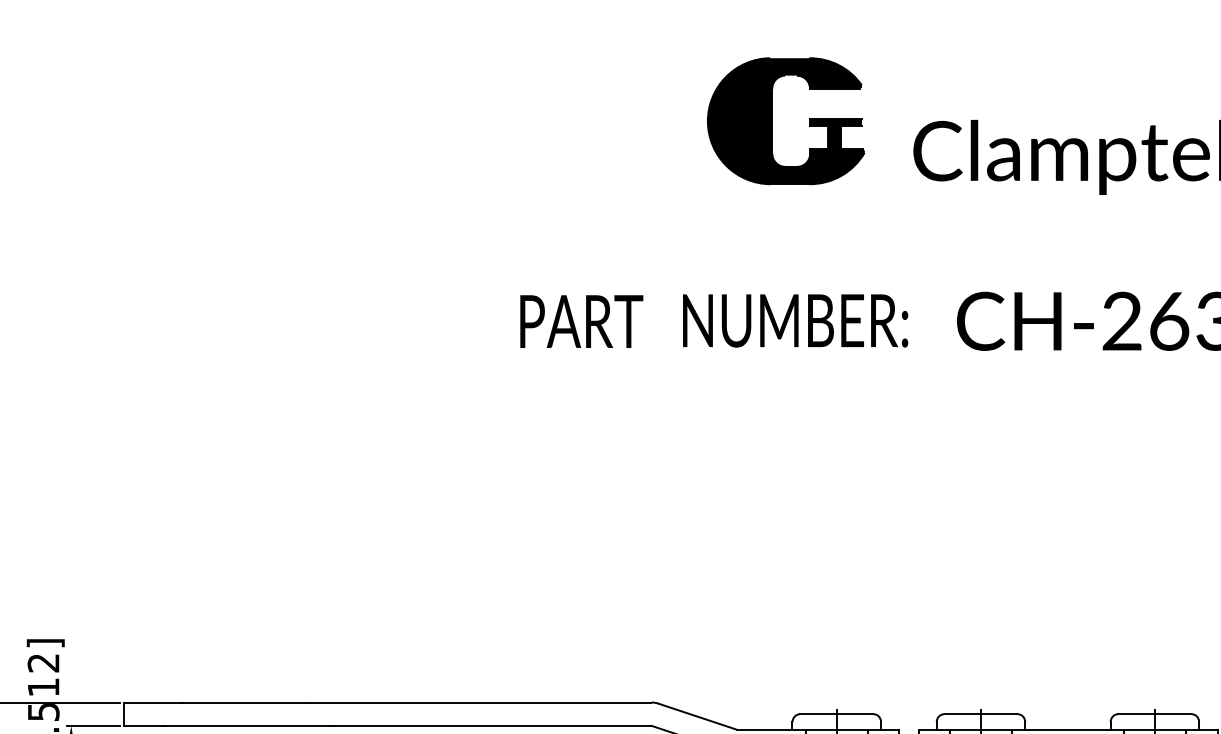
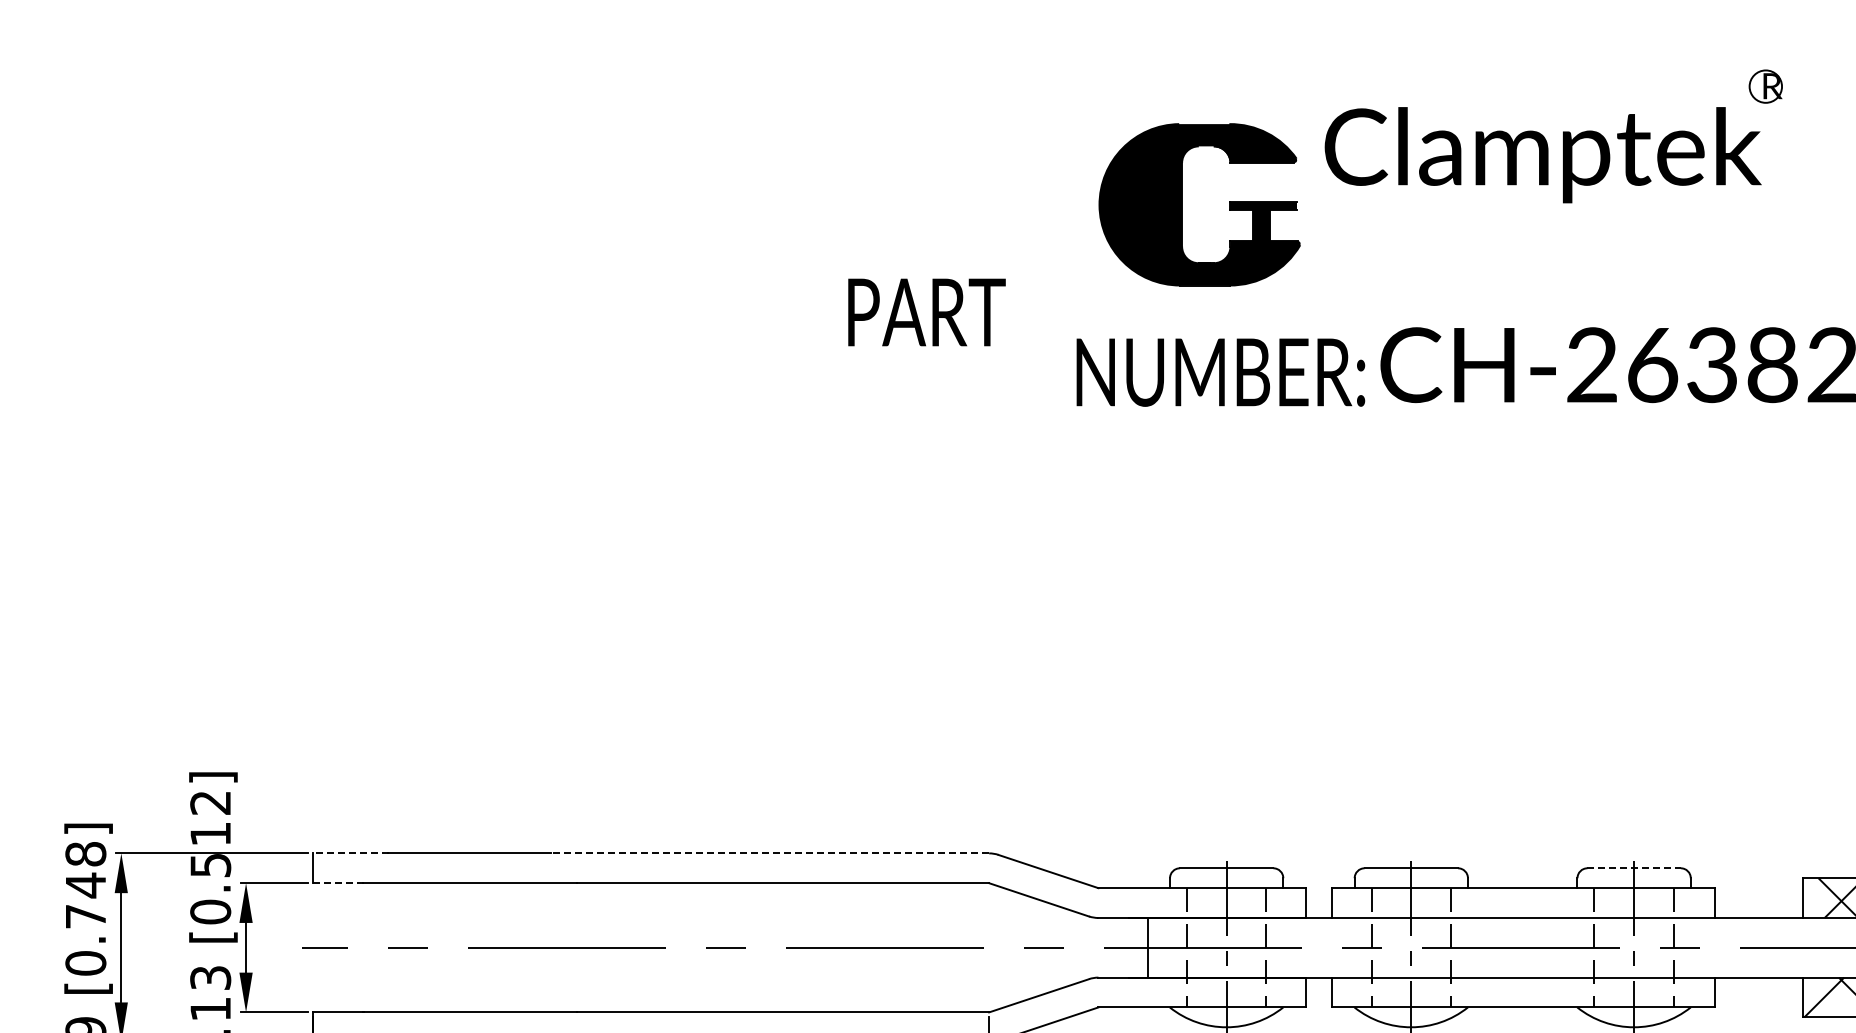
part: (772, 120) -> (1182, 204), moved
text: (795, 320) -> (1220, 372), moved
text: (581, 321) -> (926, 312), moved
line: (152, 702) -> (350, 853), solid -> dashed
line: (480, 702) -> (770, 853), solid -> dashed
line: (1155, 714) -> (1634, 868), solid -> dashed
line: (143, 726) -> (338, 883), solid -> dashed

